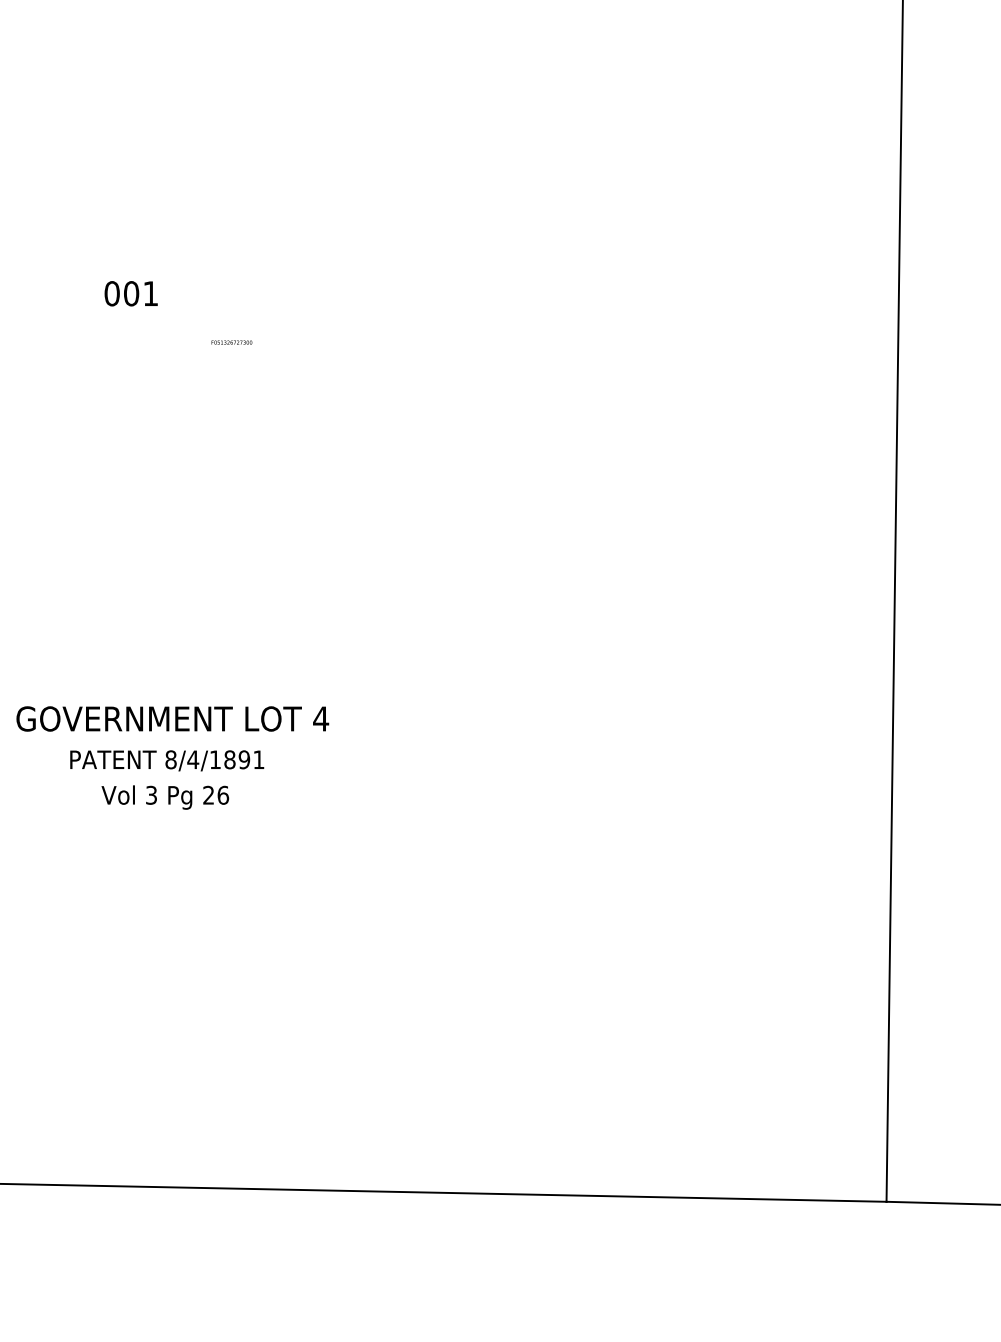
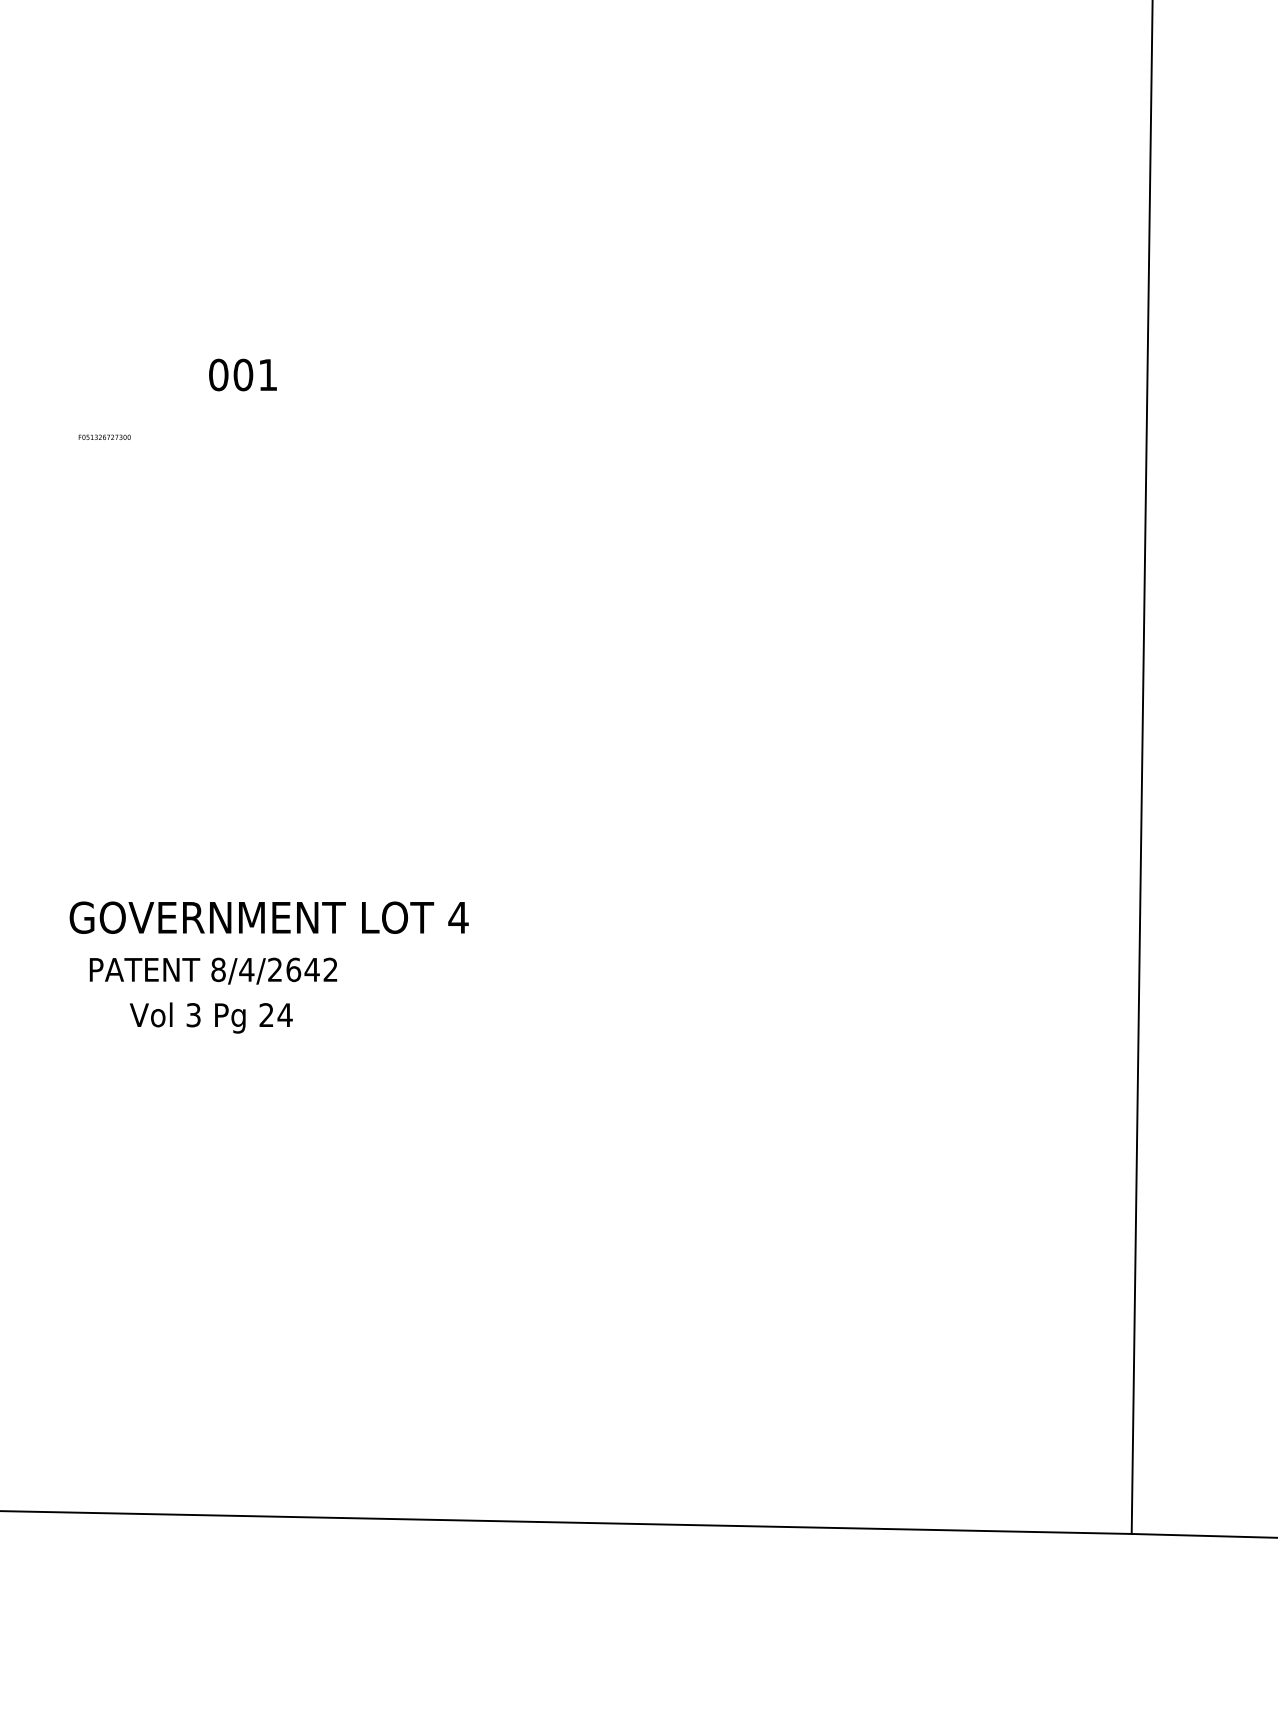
text: (130, 293) -> (242, 374), moved
text: (231, 342) -> (104, 437), moved
text: (172, 718) -> (268, 917), moved
text: (237, 759) -> (303, 969), 8/4/1891 -> 8/4/2642
text: (223, 794) -> (285, 1014), 26 -> 24

